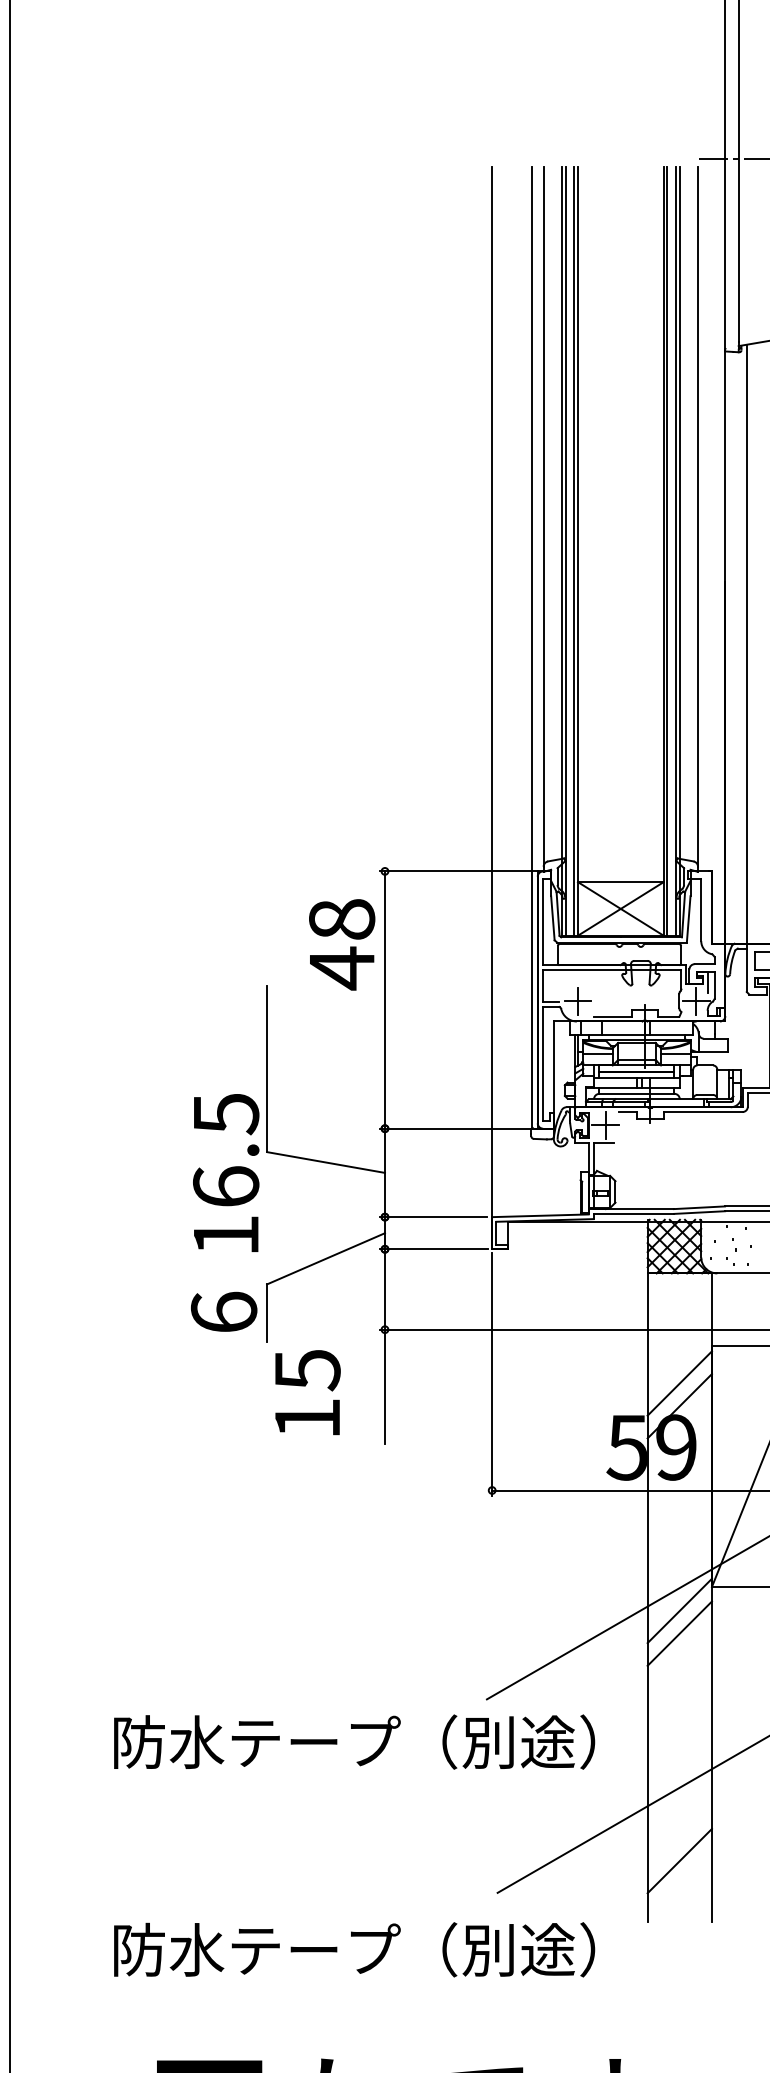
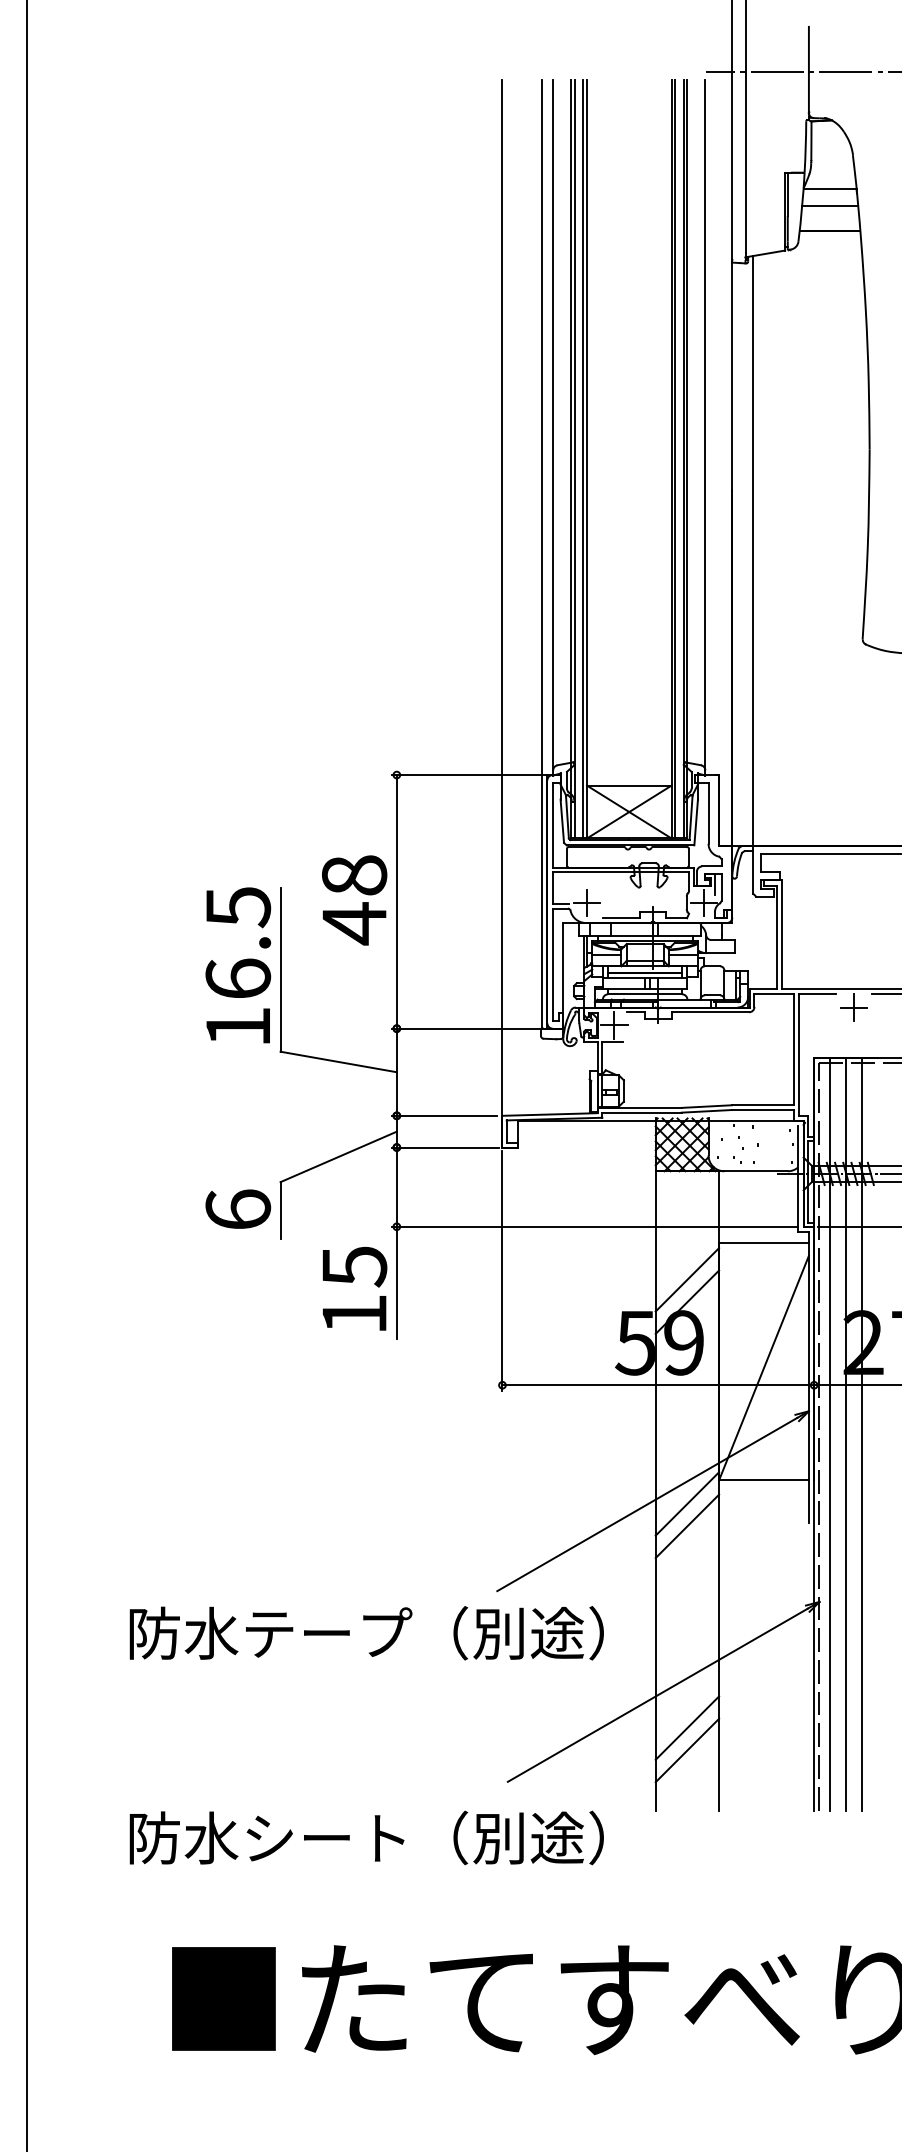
text: (342, 944) -> (354, 900), moved
text: (226, 1173) -> (238, 965), moved
text: (307, 1392) -> (354, 1288), moved
line: (679, 1837) -> (687, 1727), added
text: (316, 1949) -> (329, 1837), 防水テープ（別途） -> 防水シート（別途）

